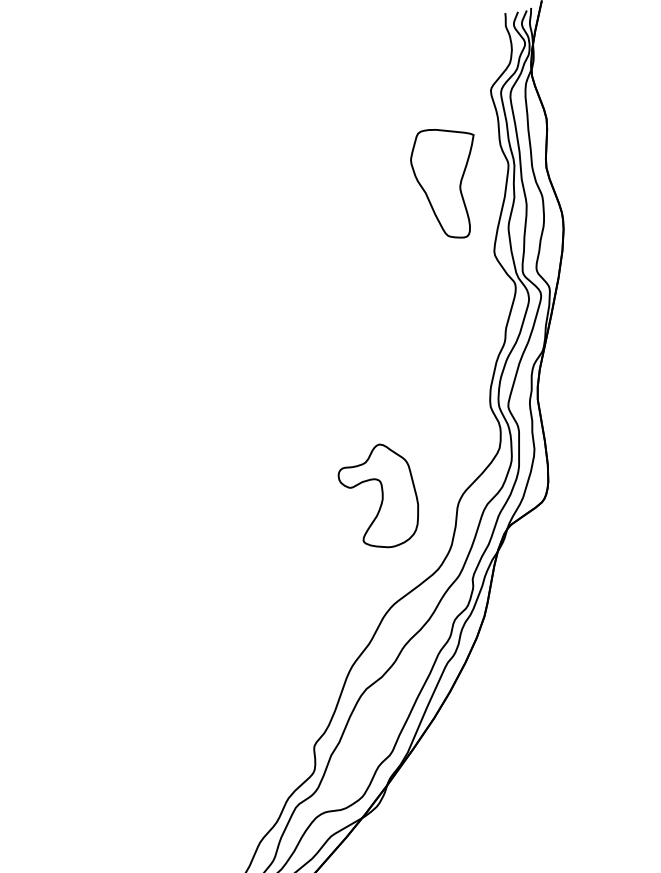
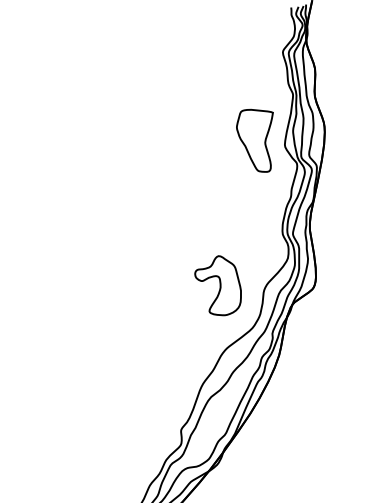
part: (441, 183) -> (254, 140), moved

